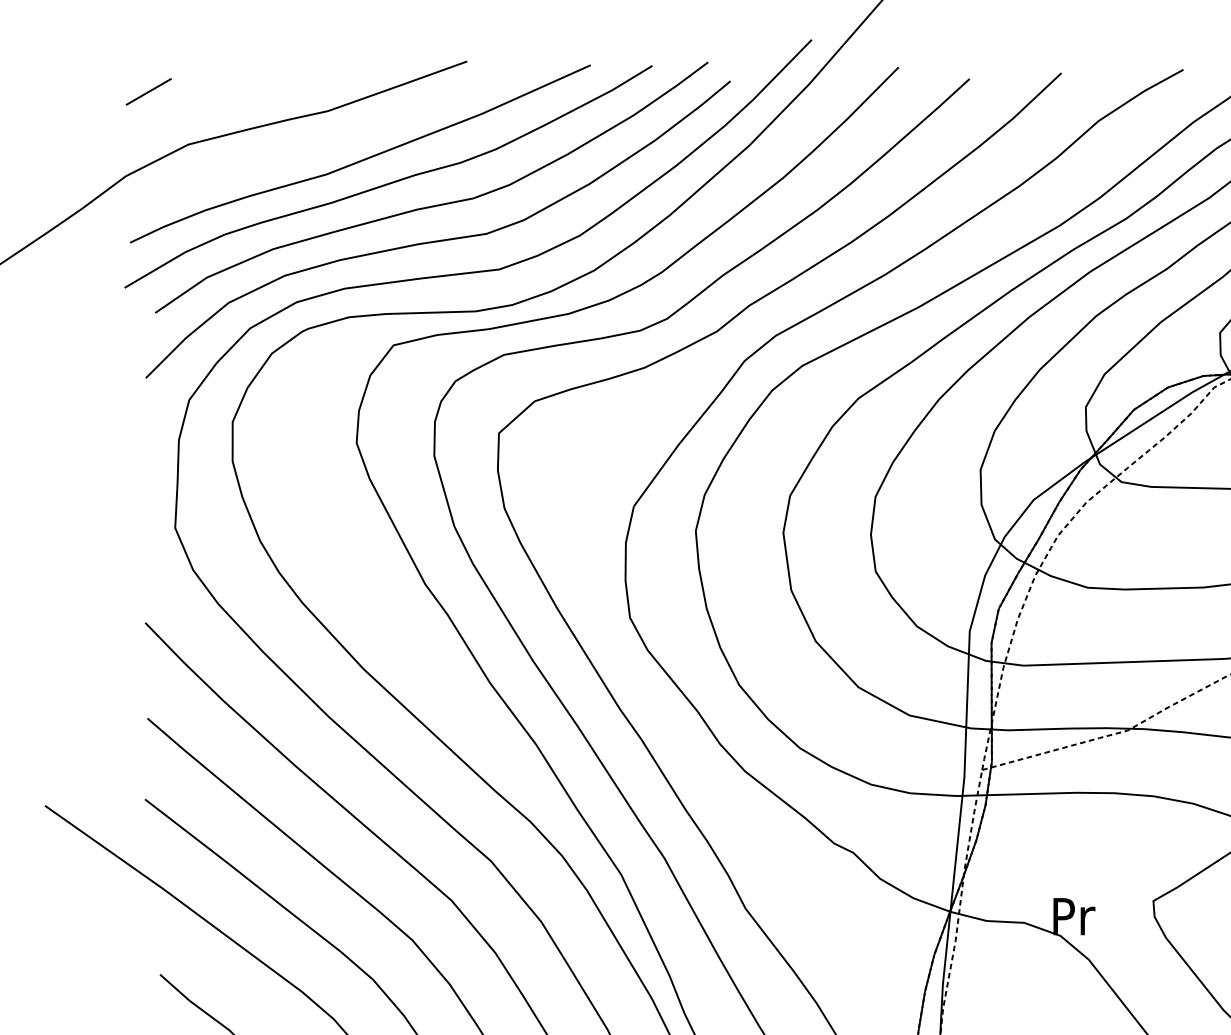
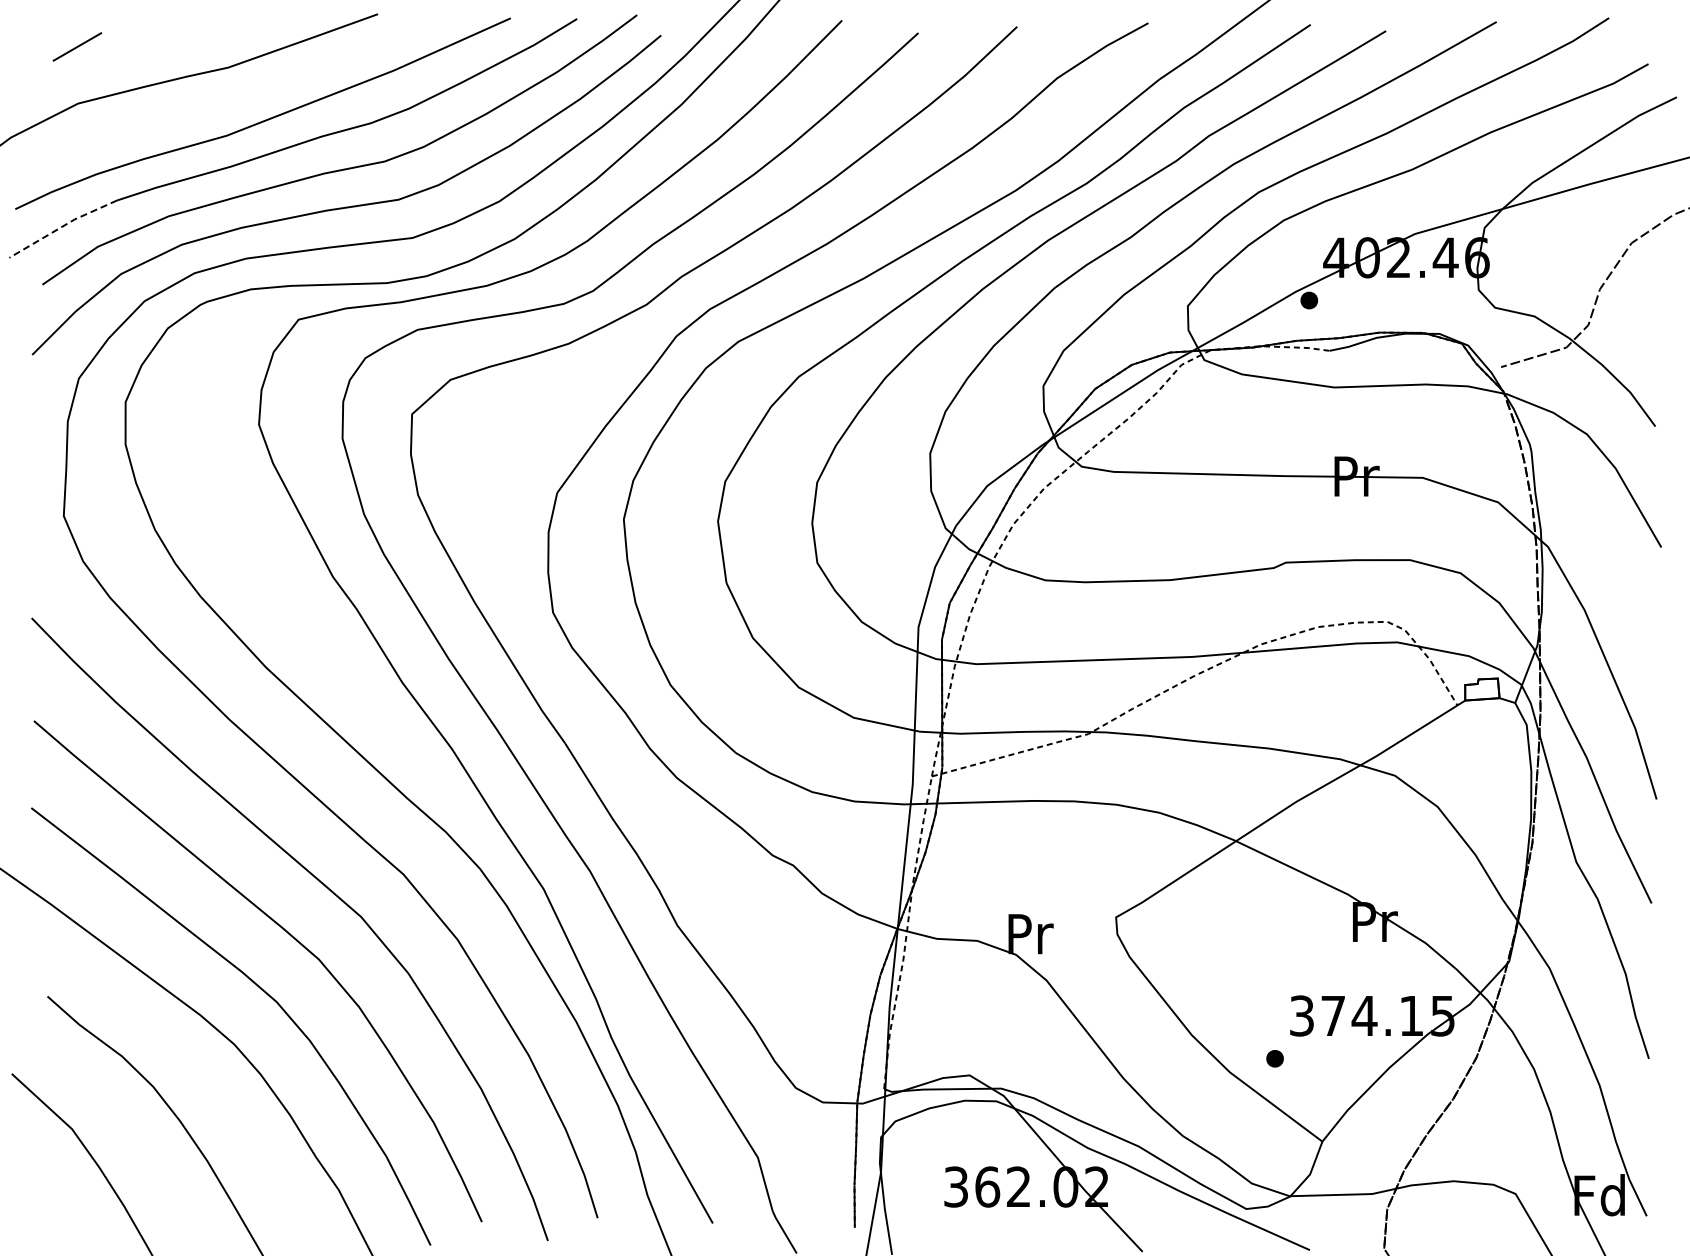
line: (148, 91) -> (77, 46), moved
line: (173, 258) -> (62, 226), solid -> dashed

